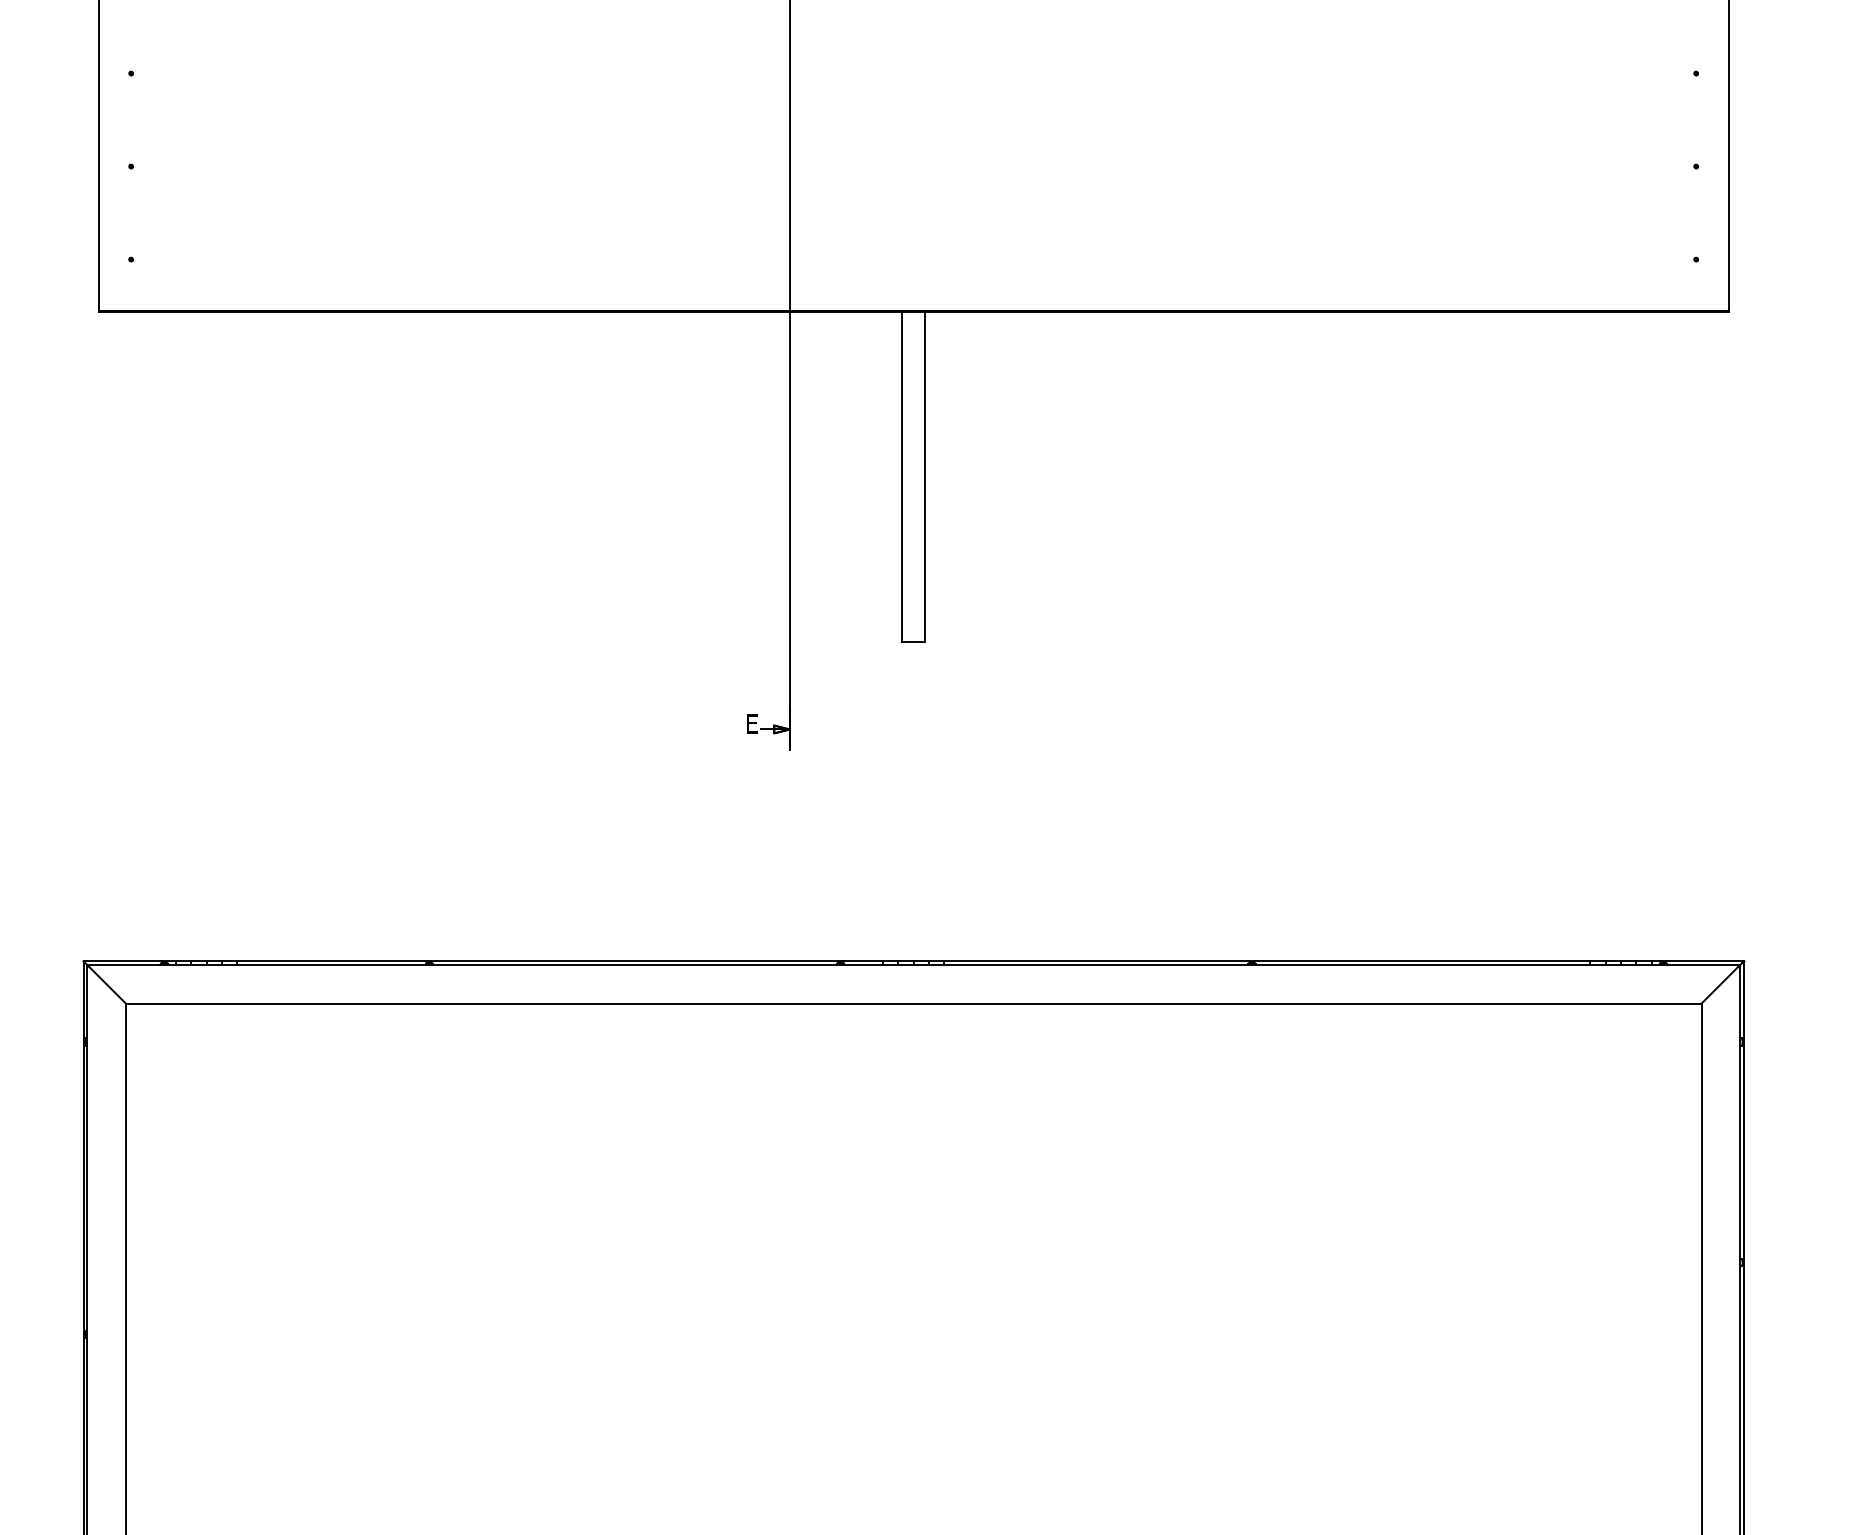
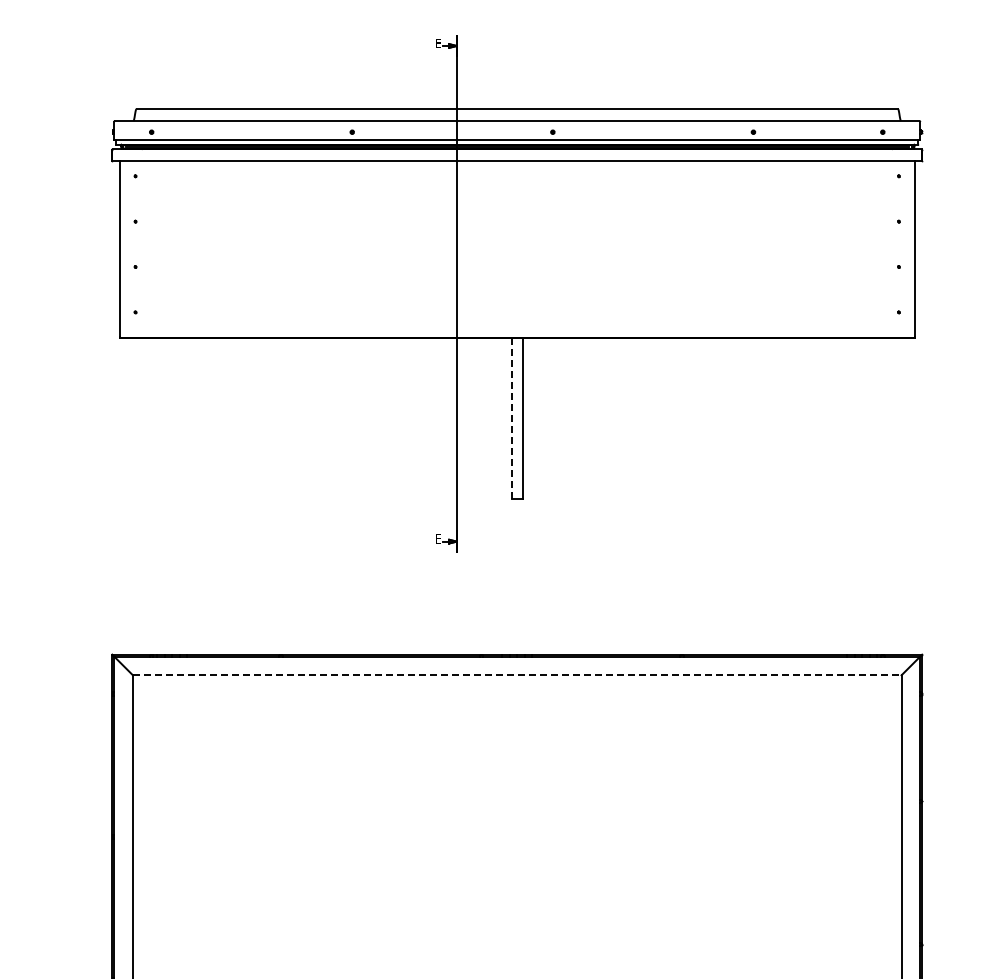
line: (901, 479) -> (511, 419), solid -> dashed
line: (914, 1003) -> (517, 675), solid -> dashed

